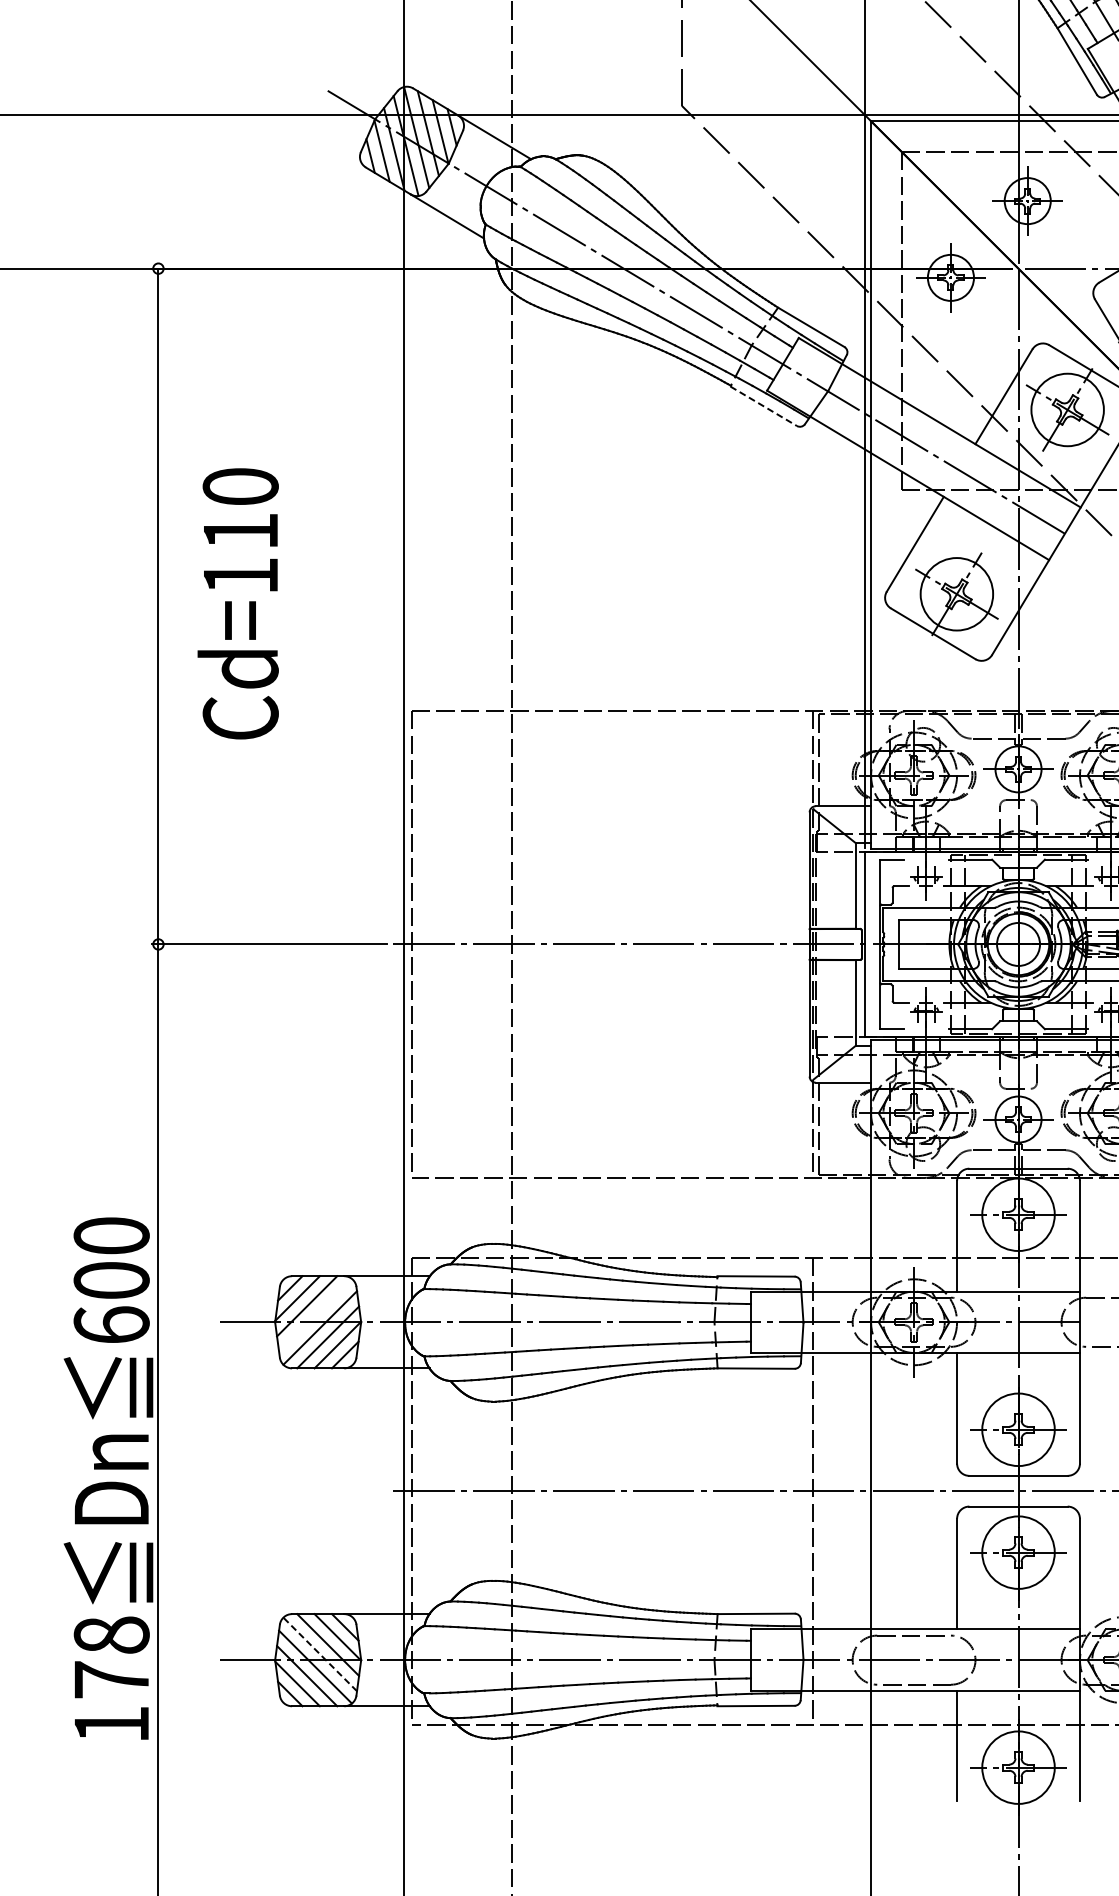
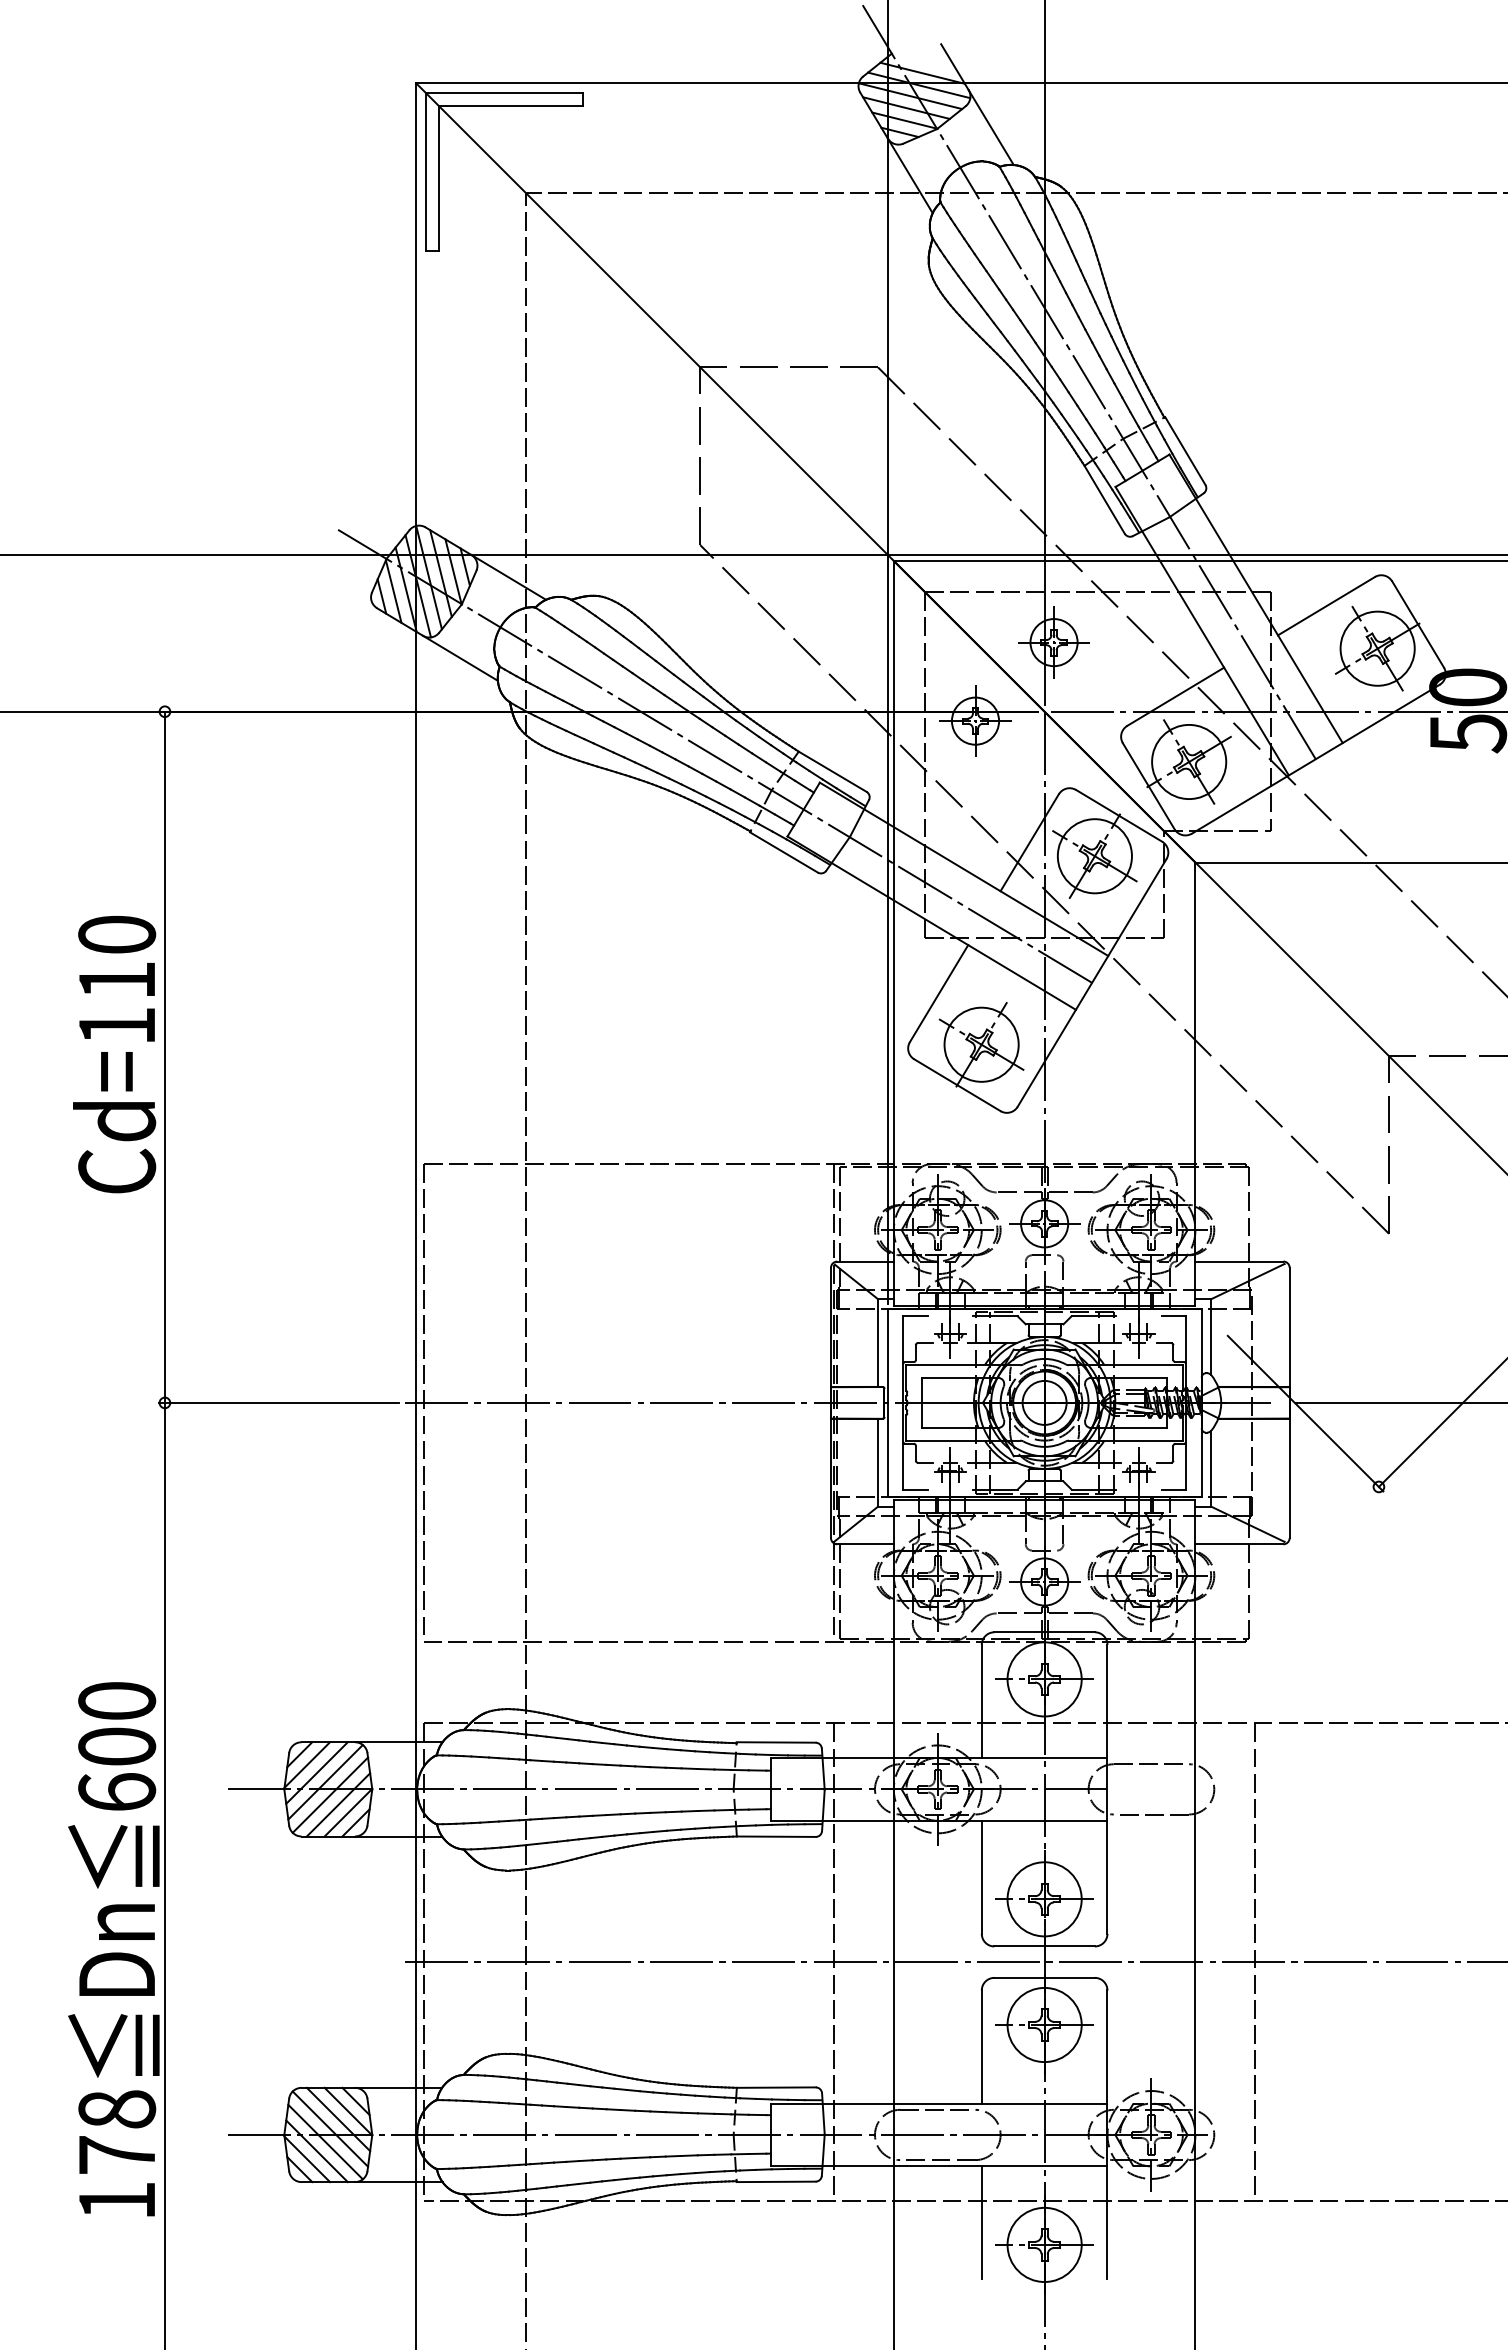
line: (764, 406) -> (784, 852), dashed -> solid
text: (238, 603) -> (114, 1054), moved
line: (315, 1315) -> (325, 1782), added
line: (320, 1653) -> (330, 2128), dashed -> solid

